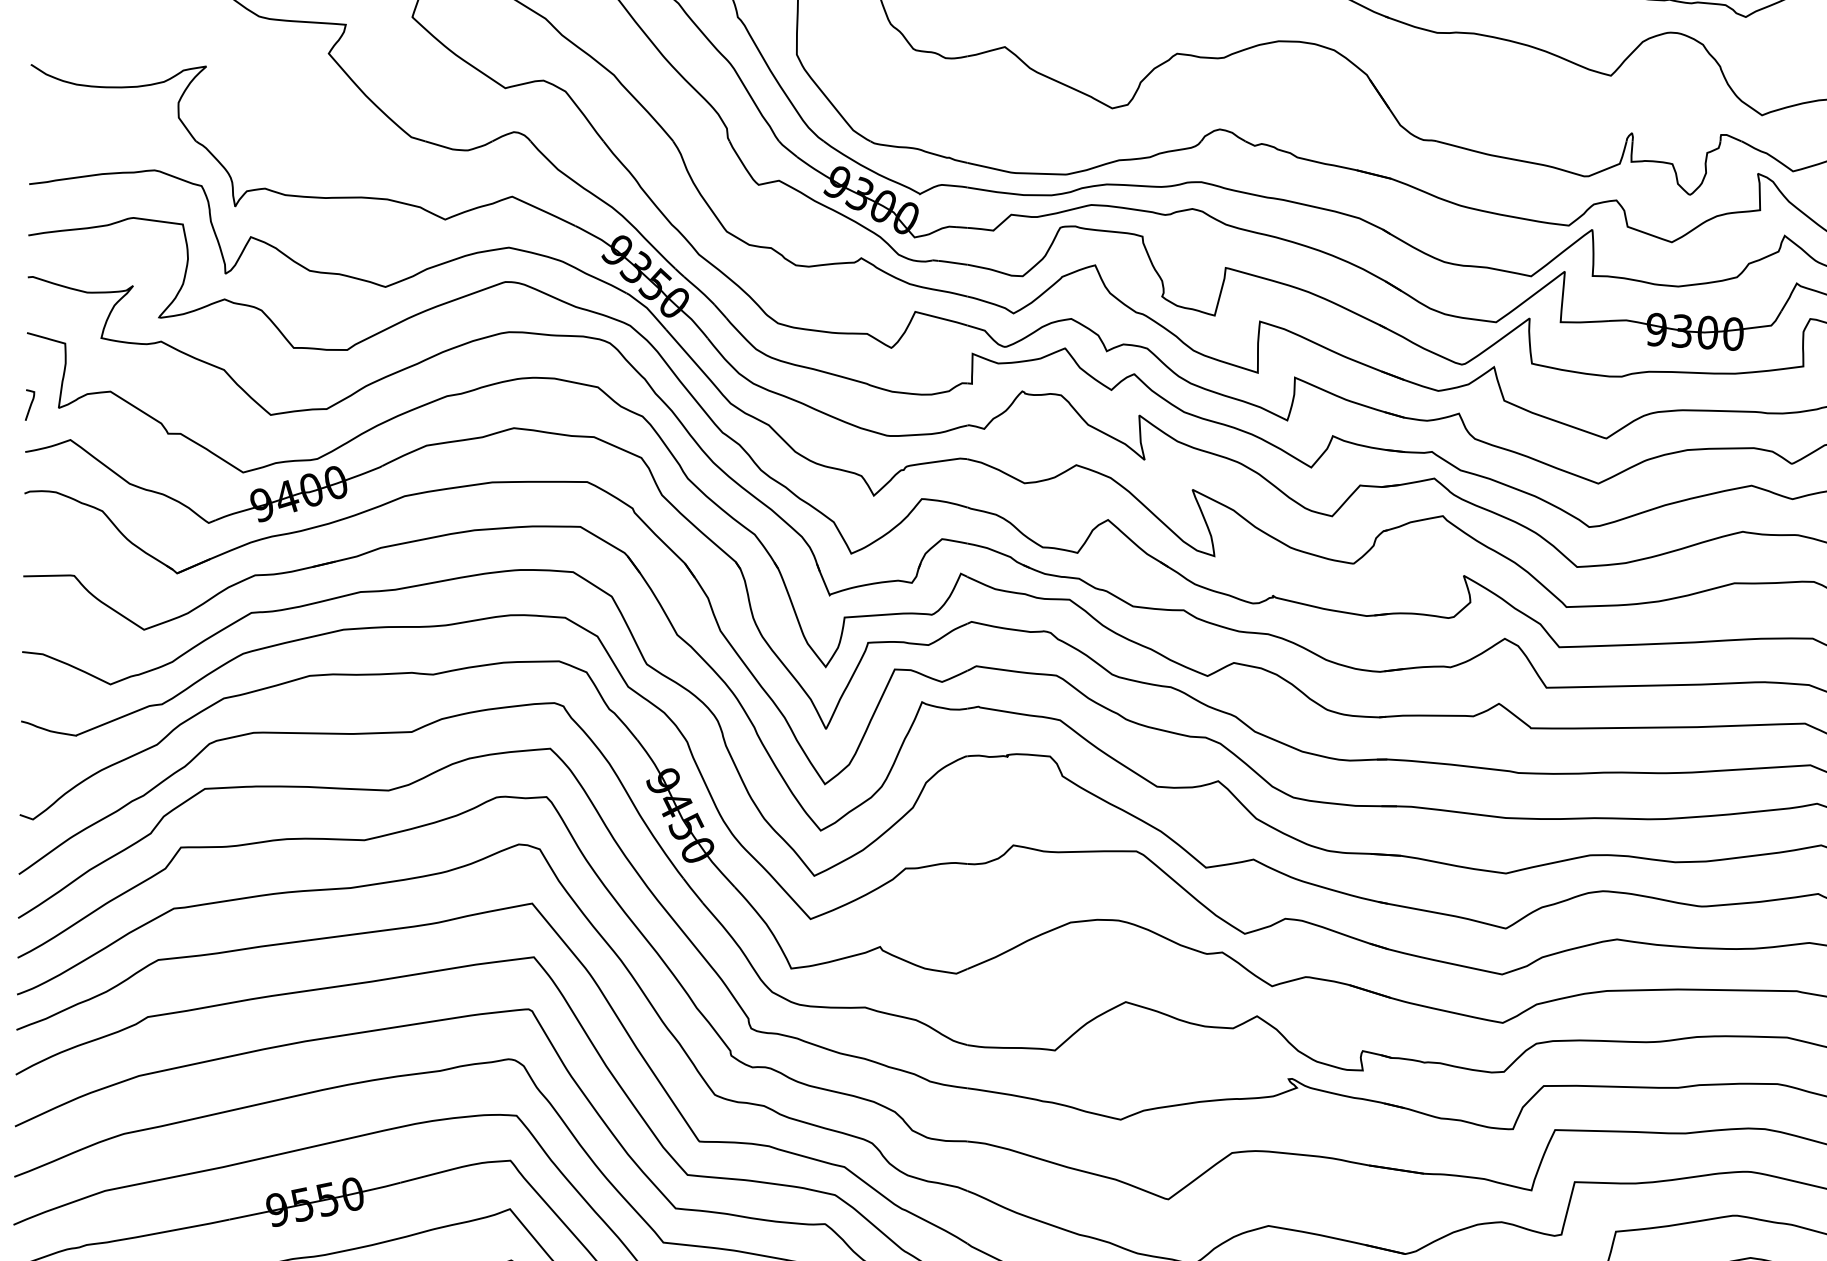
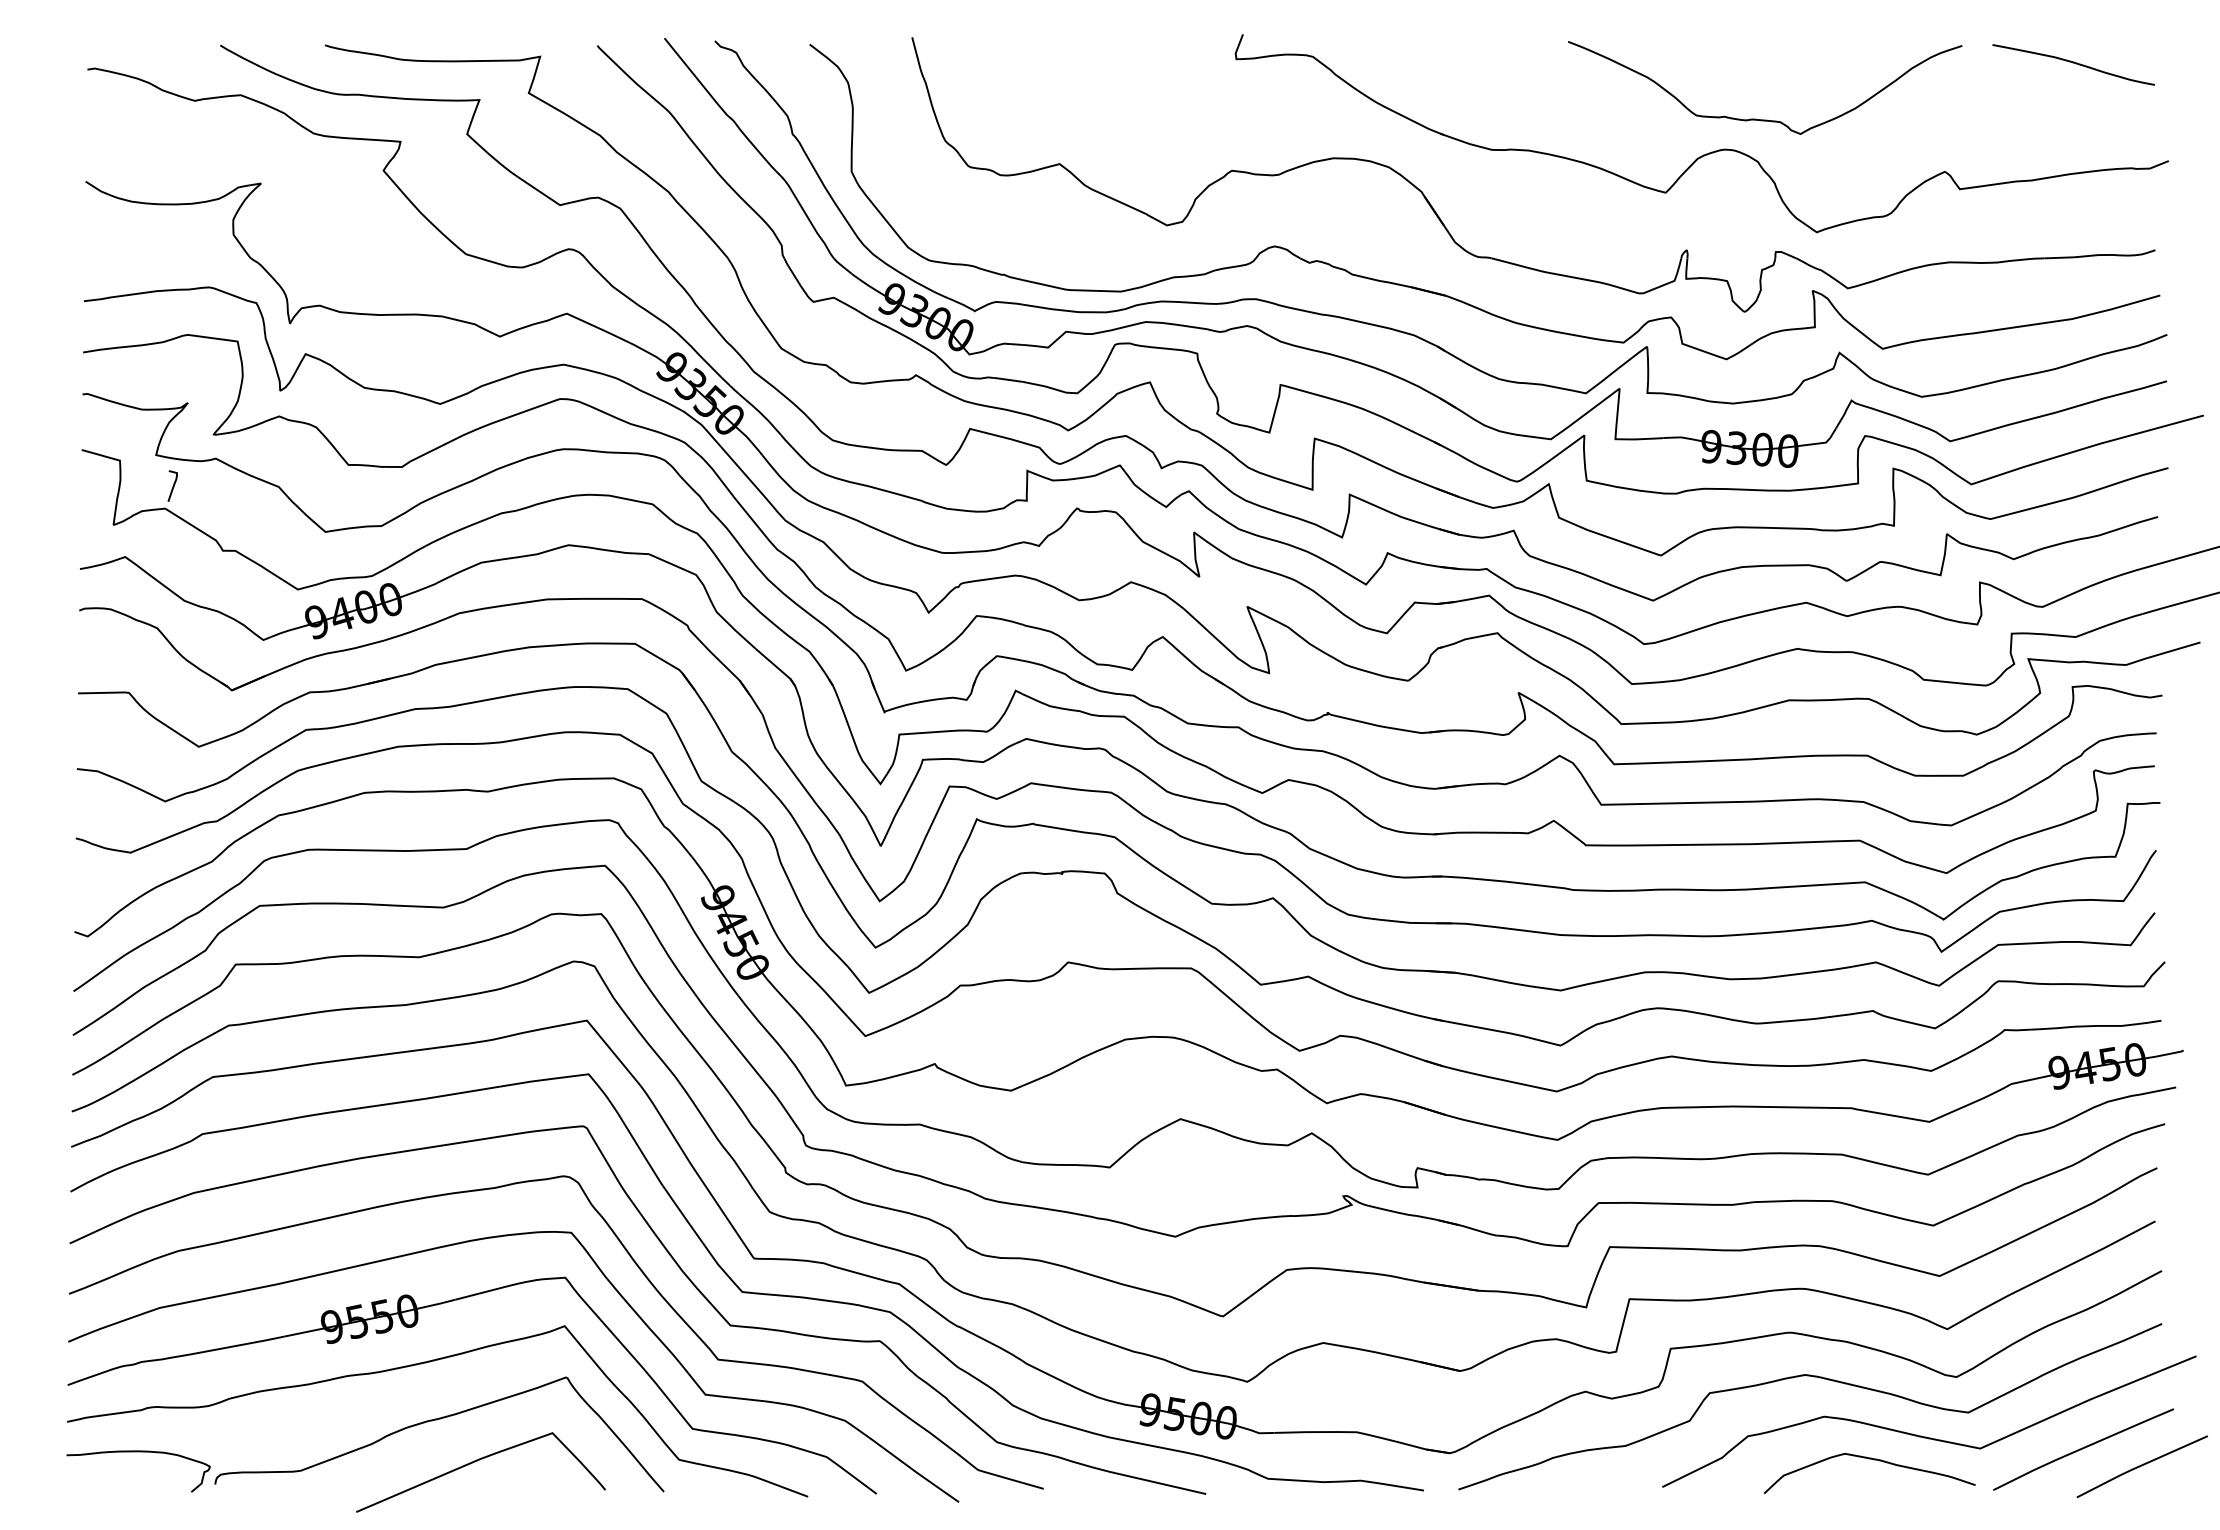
curve: (30, 404) -> (173, 485), moved

